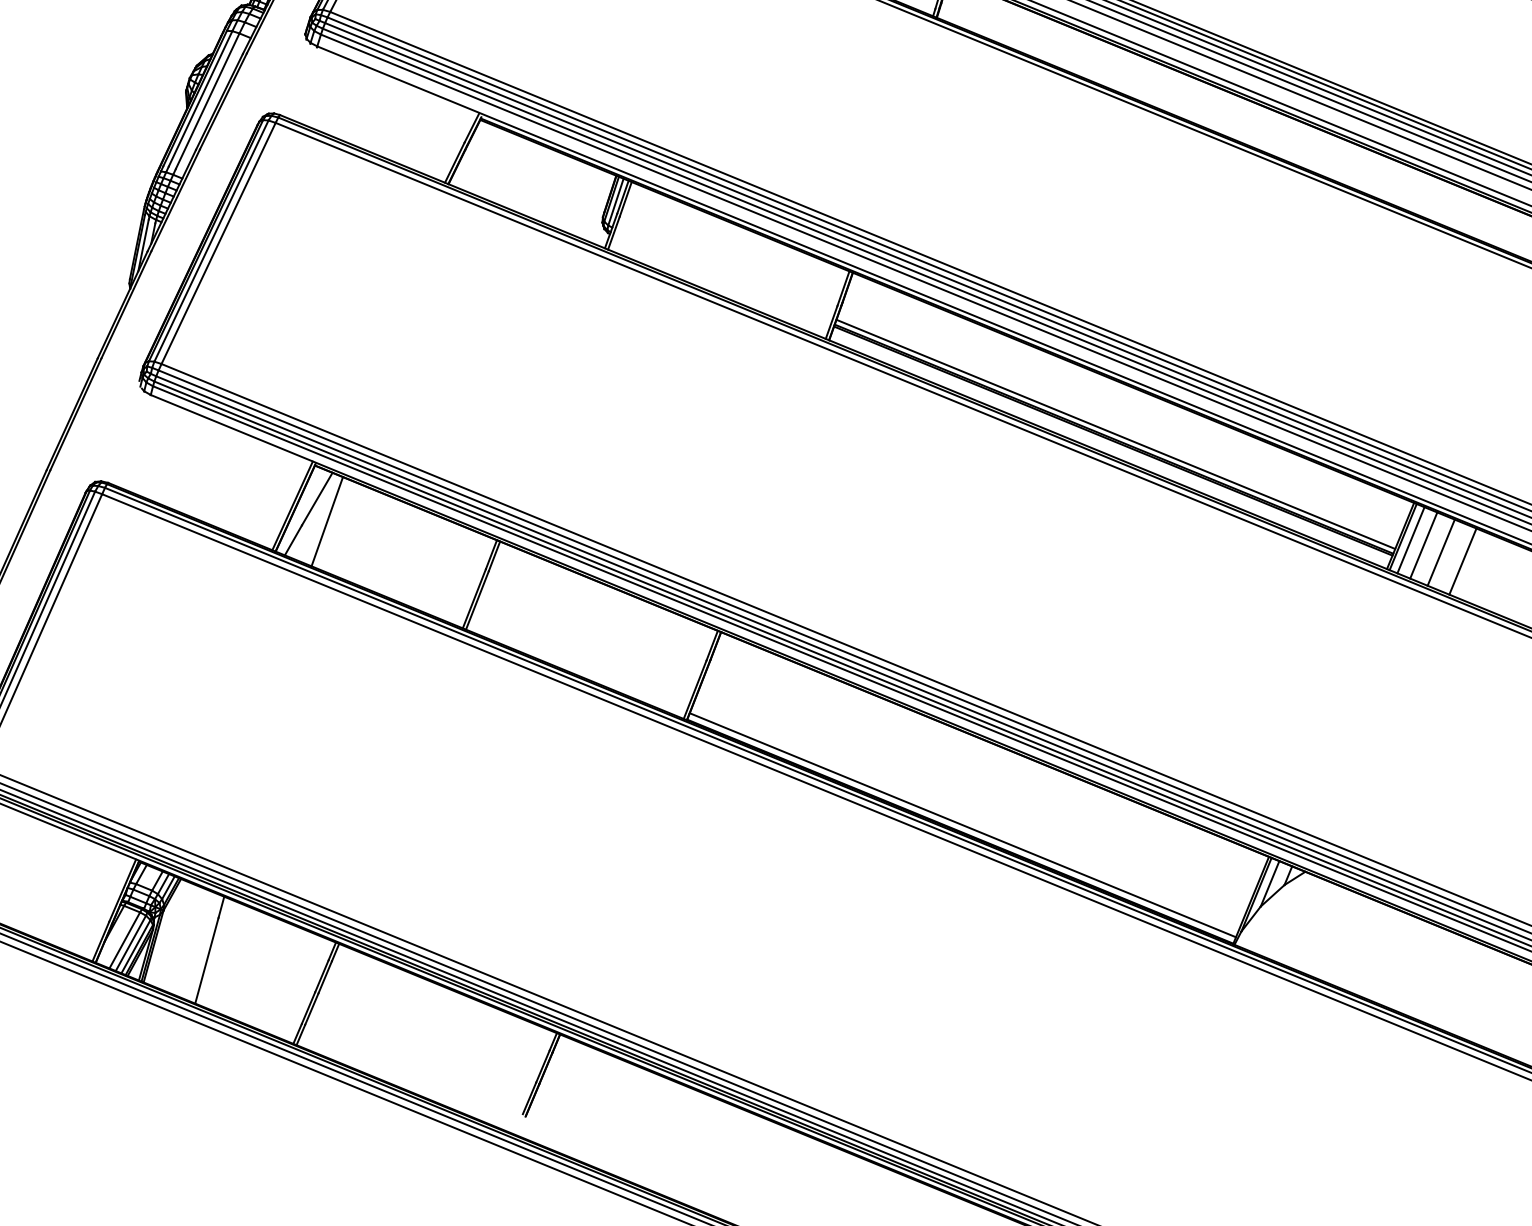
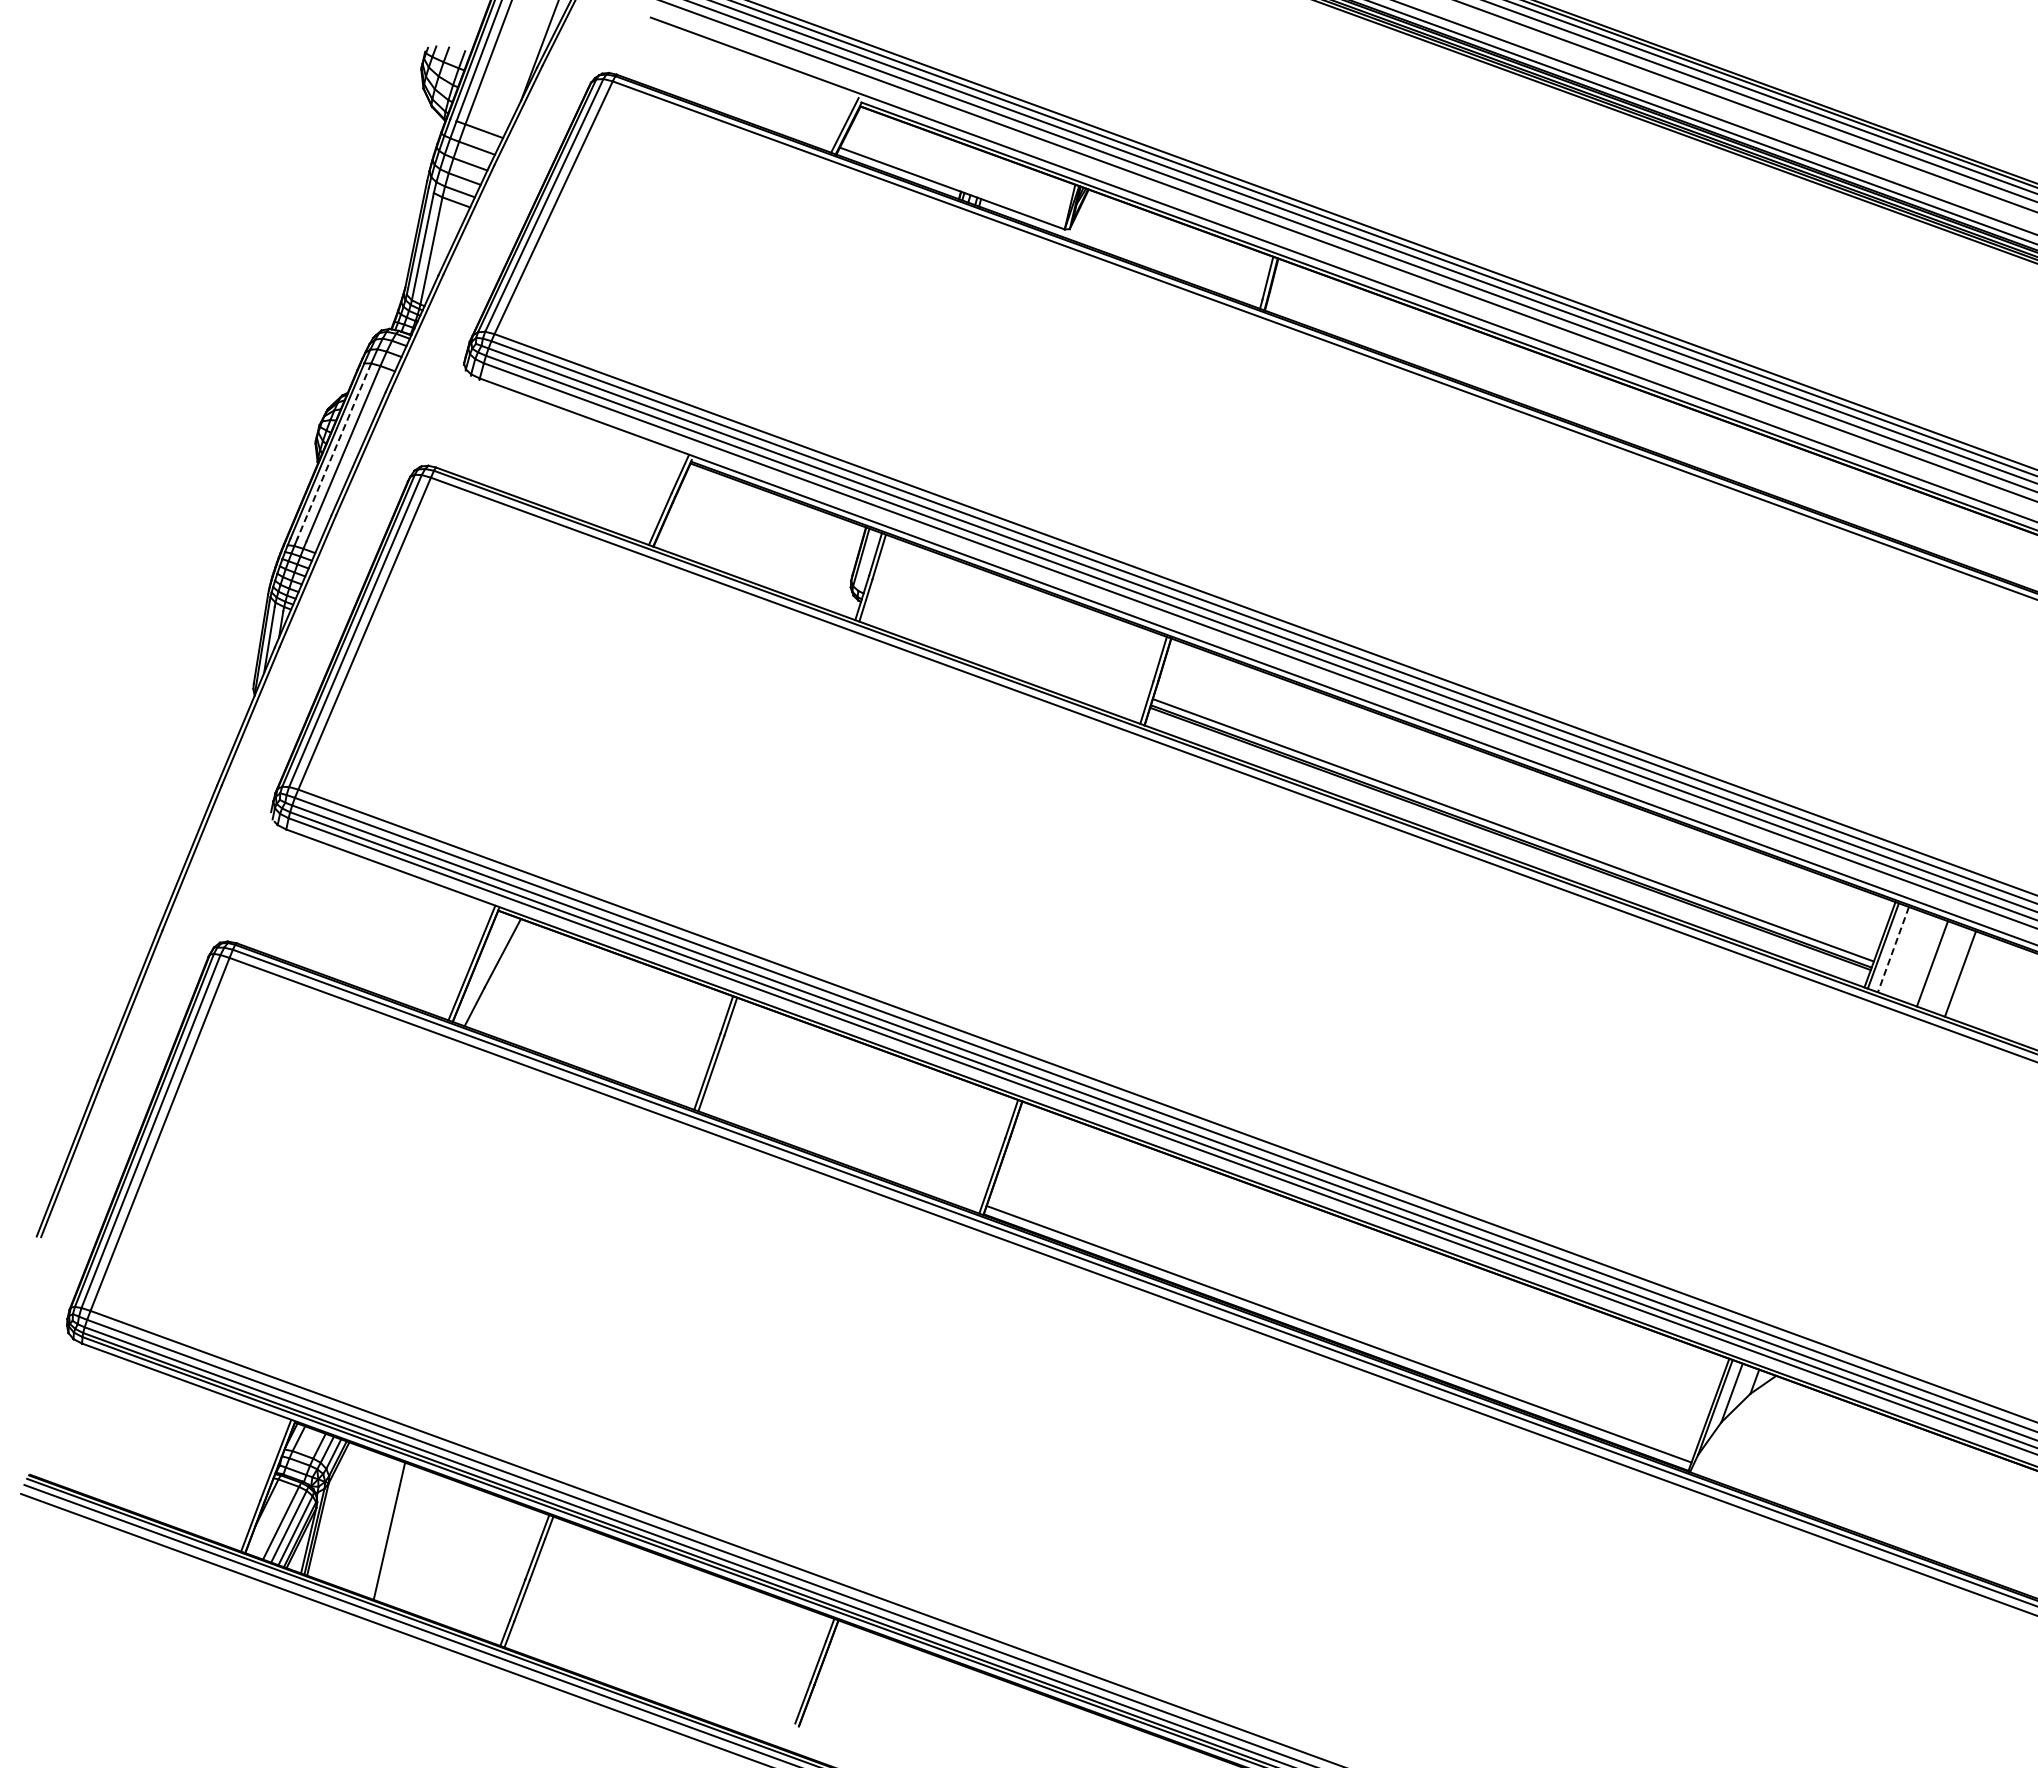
line: (200, 99) -> (334, 451), solid -> dashed
line: (615, 201) -> (866, 560), removed
line: (327, 521) -> (516, 980), removed
line: (1411, 540) -> (1893, 950), solid -> dashed
line: (1423, 545) -> (1909, 955), removed

